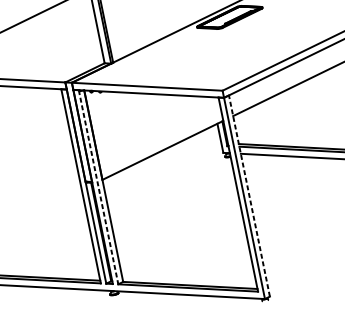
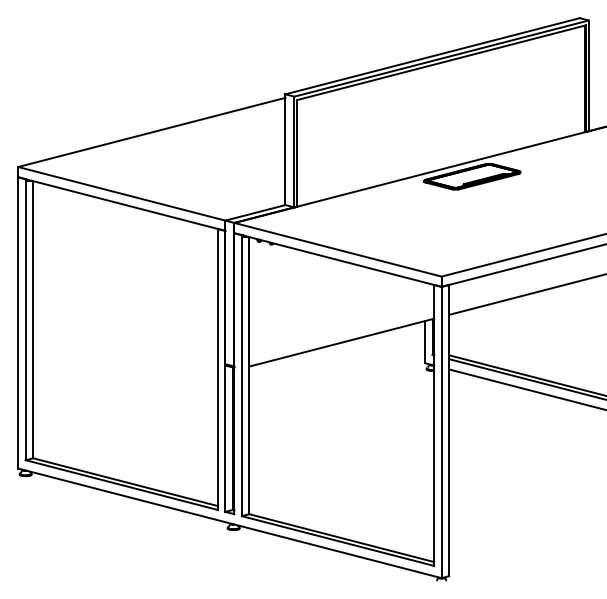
line: (98, 187) -> (241, 376), dashed -> solid
line: (249, 195) -> (449, 430), dashed -> solid

